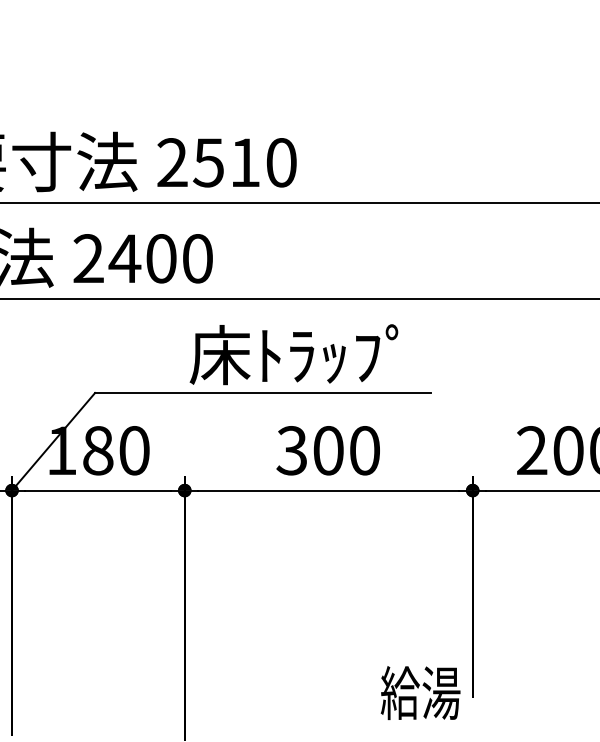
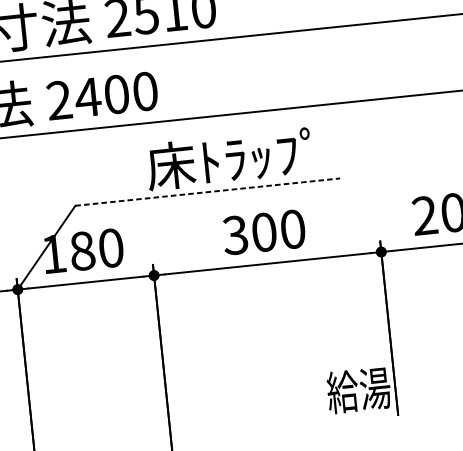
line: (262, 392) -> (207, 191), solid -> dashed
text: (420, 692) -> (358, 389), moved

